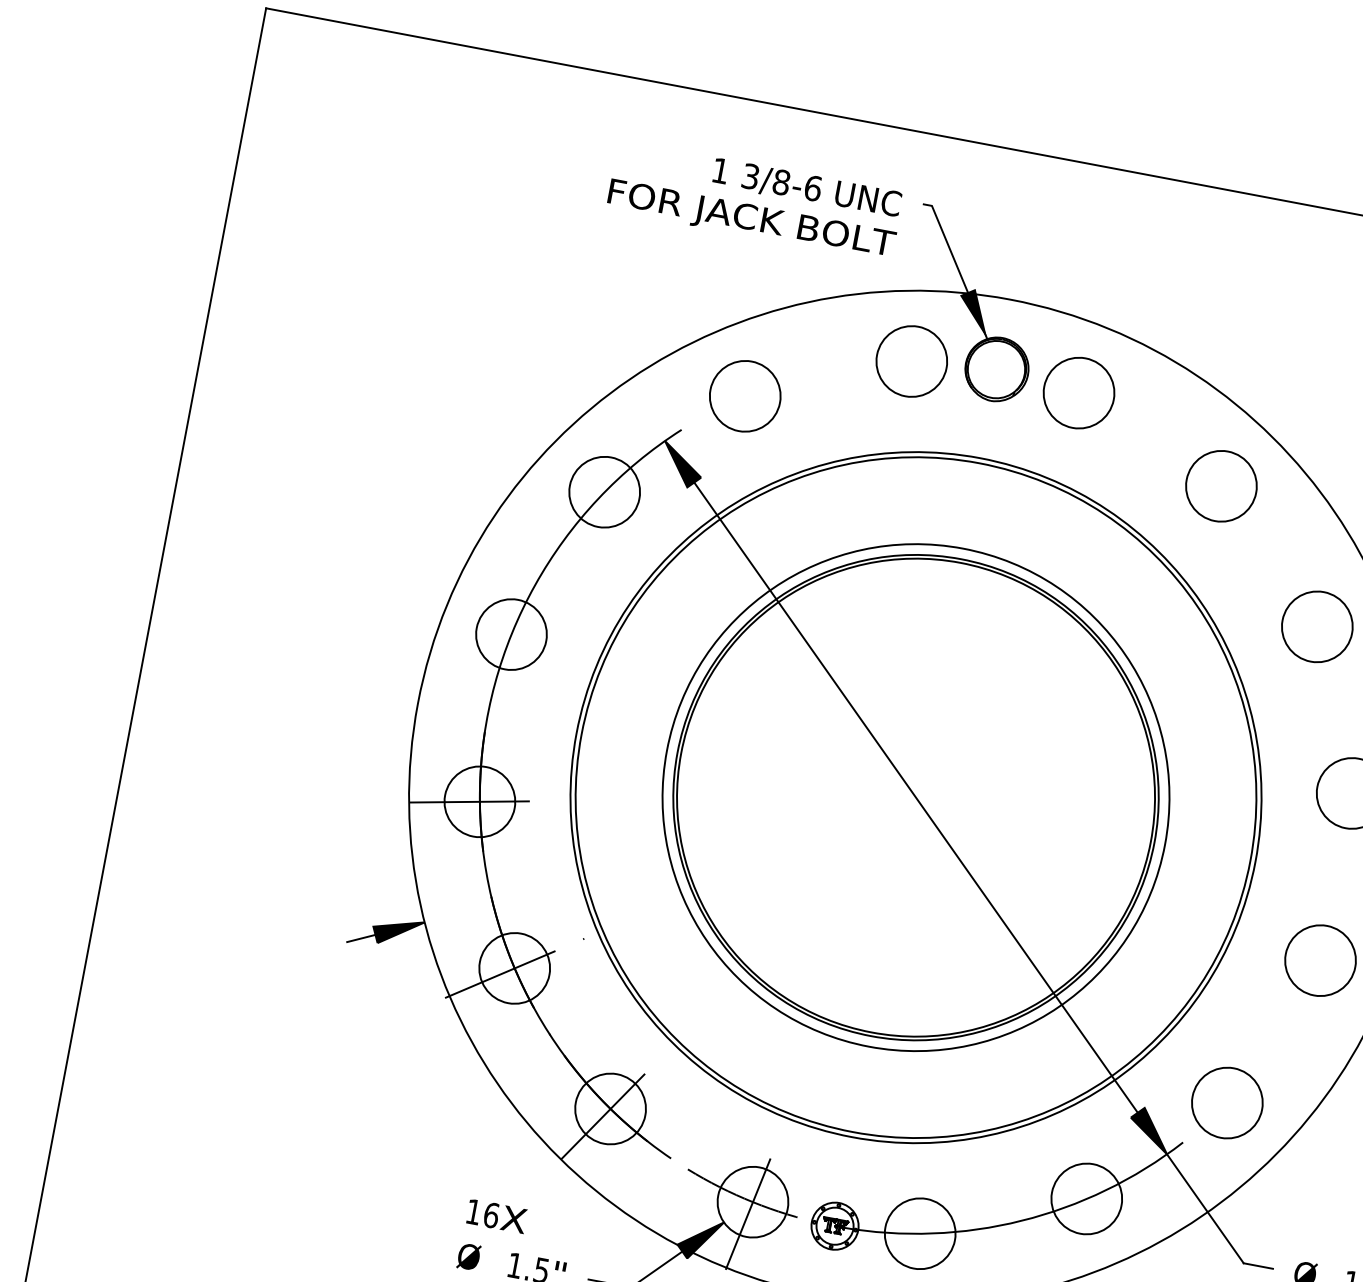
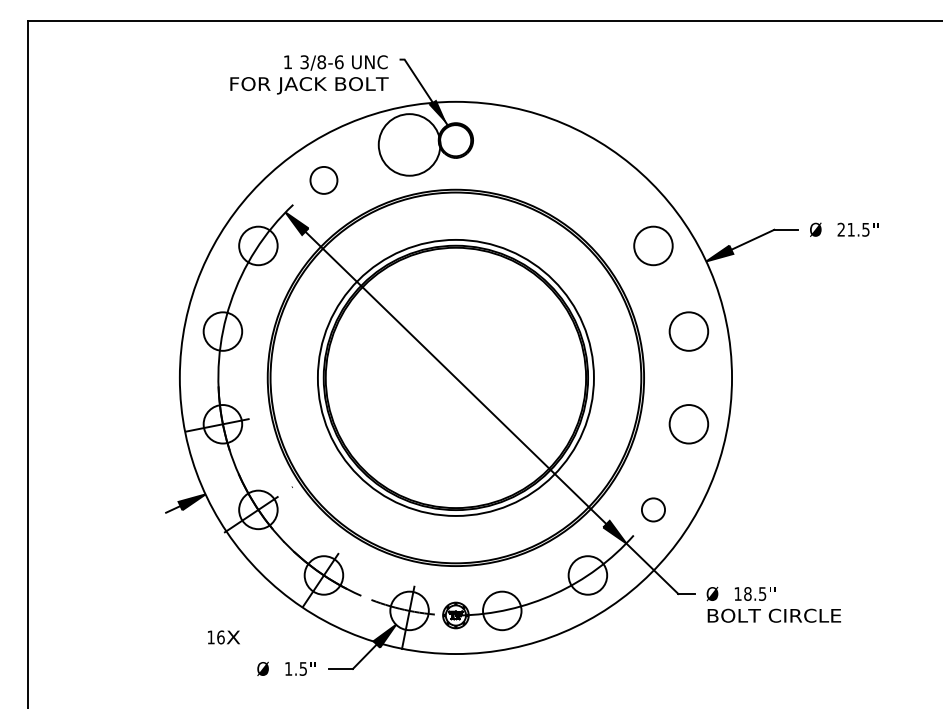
circle: (911, 360) -> (409, 144), size x1.6
circle: (1079, 392) -> (502, 144), removed
circle: (744, 396) -> (323, 180), size x0.7
circle: (1220, 486) -> (587, 180), removed
circle: (1227, 1102) -> (653, 509), size x0.6
text: (496, 1216) -> (223, 637), moved

